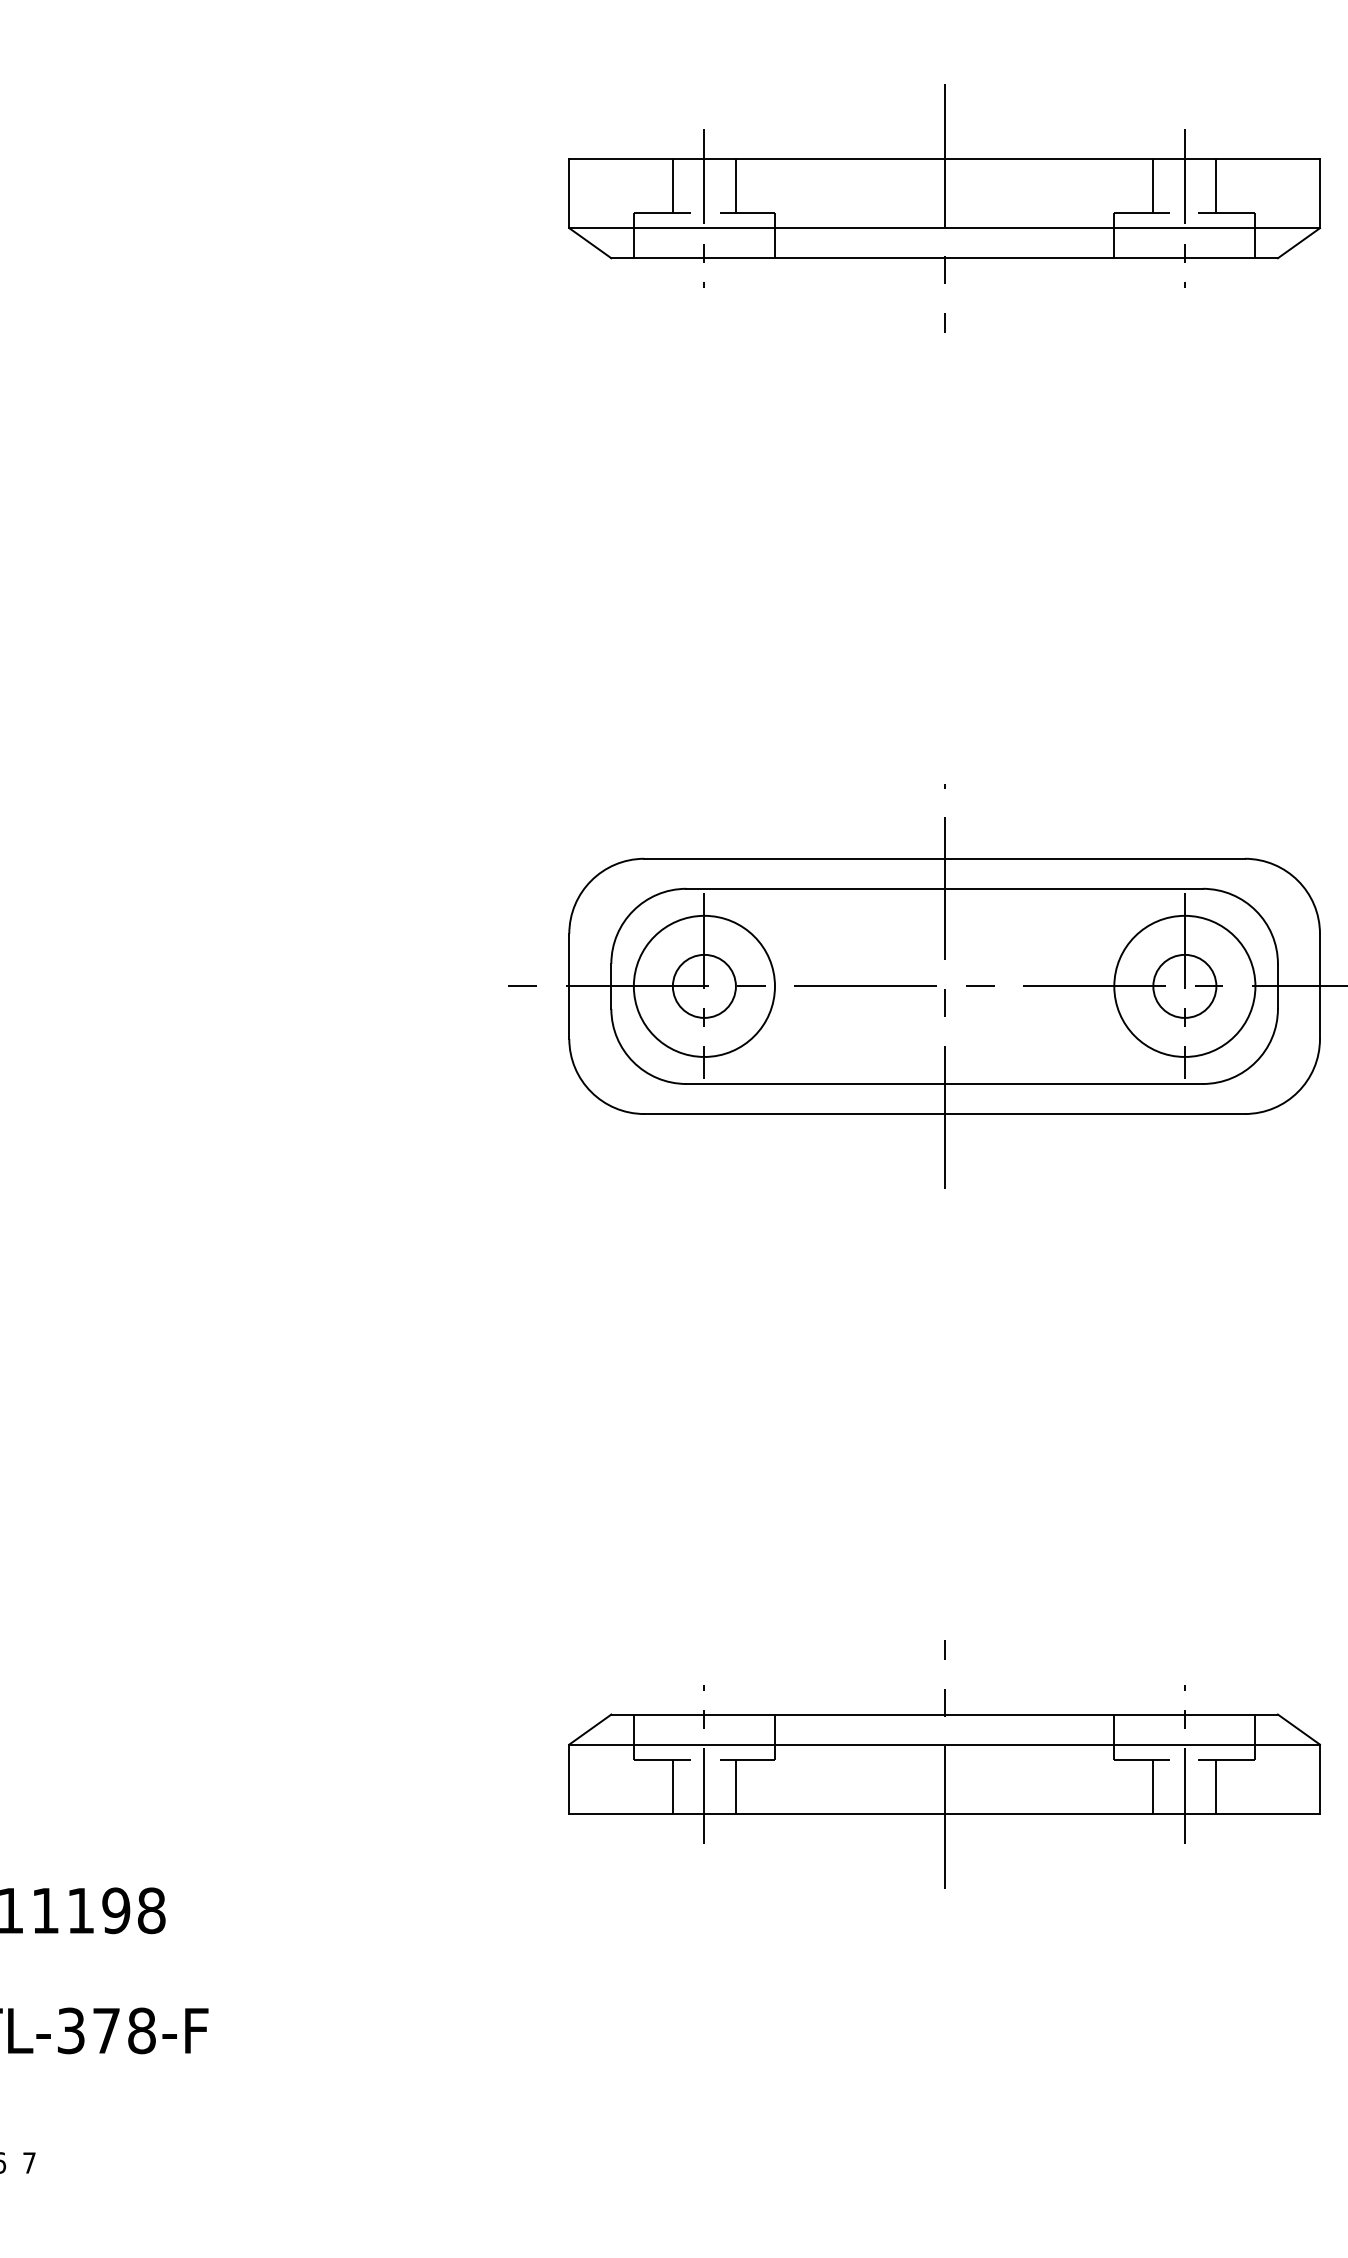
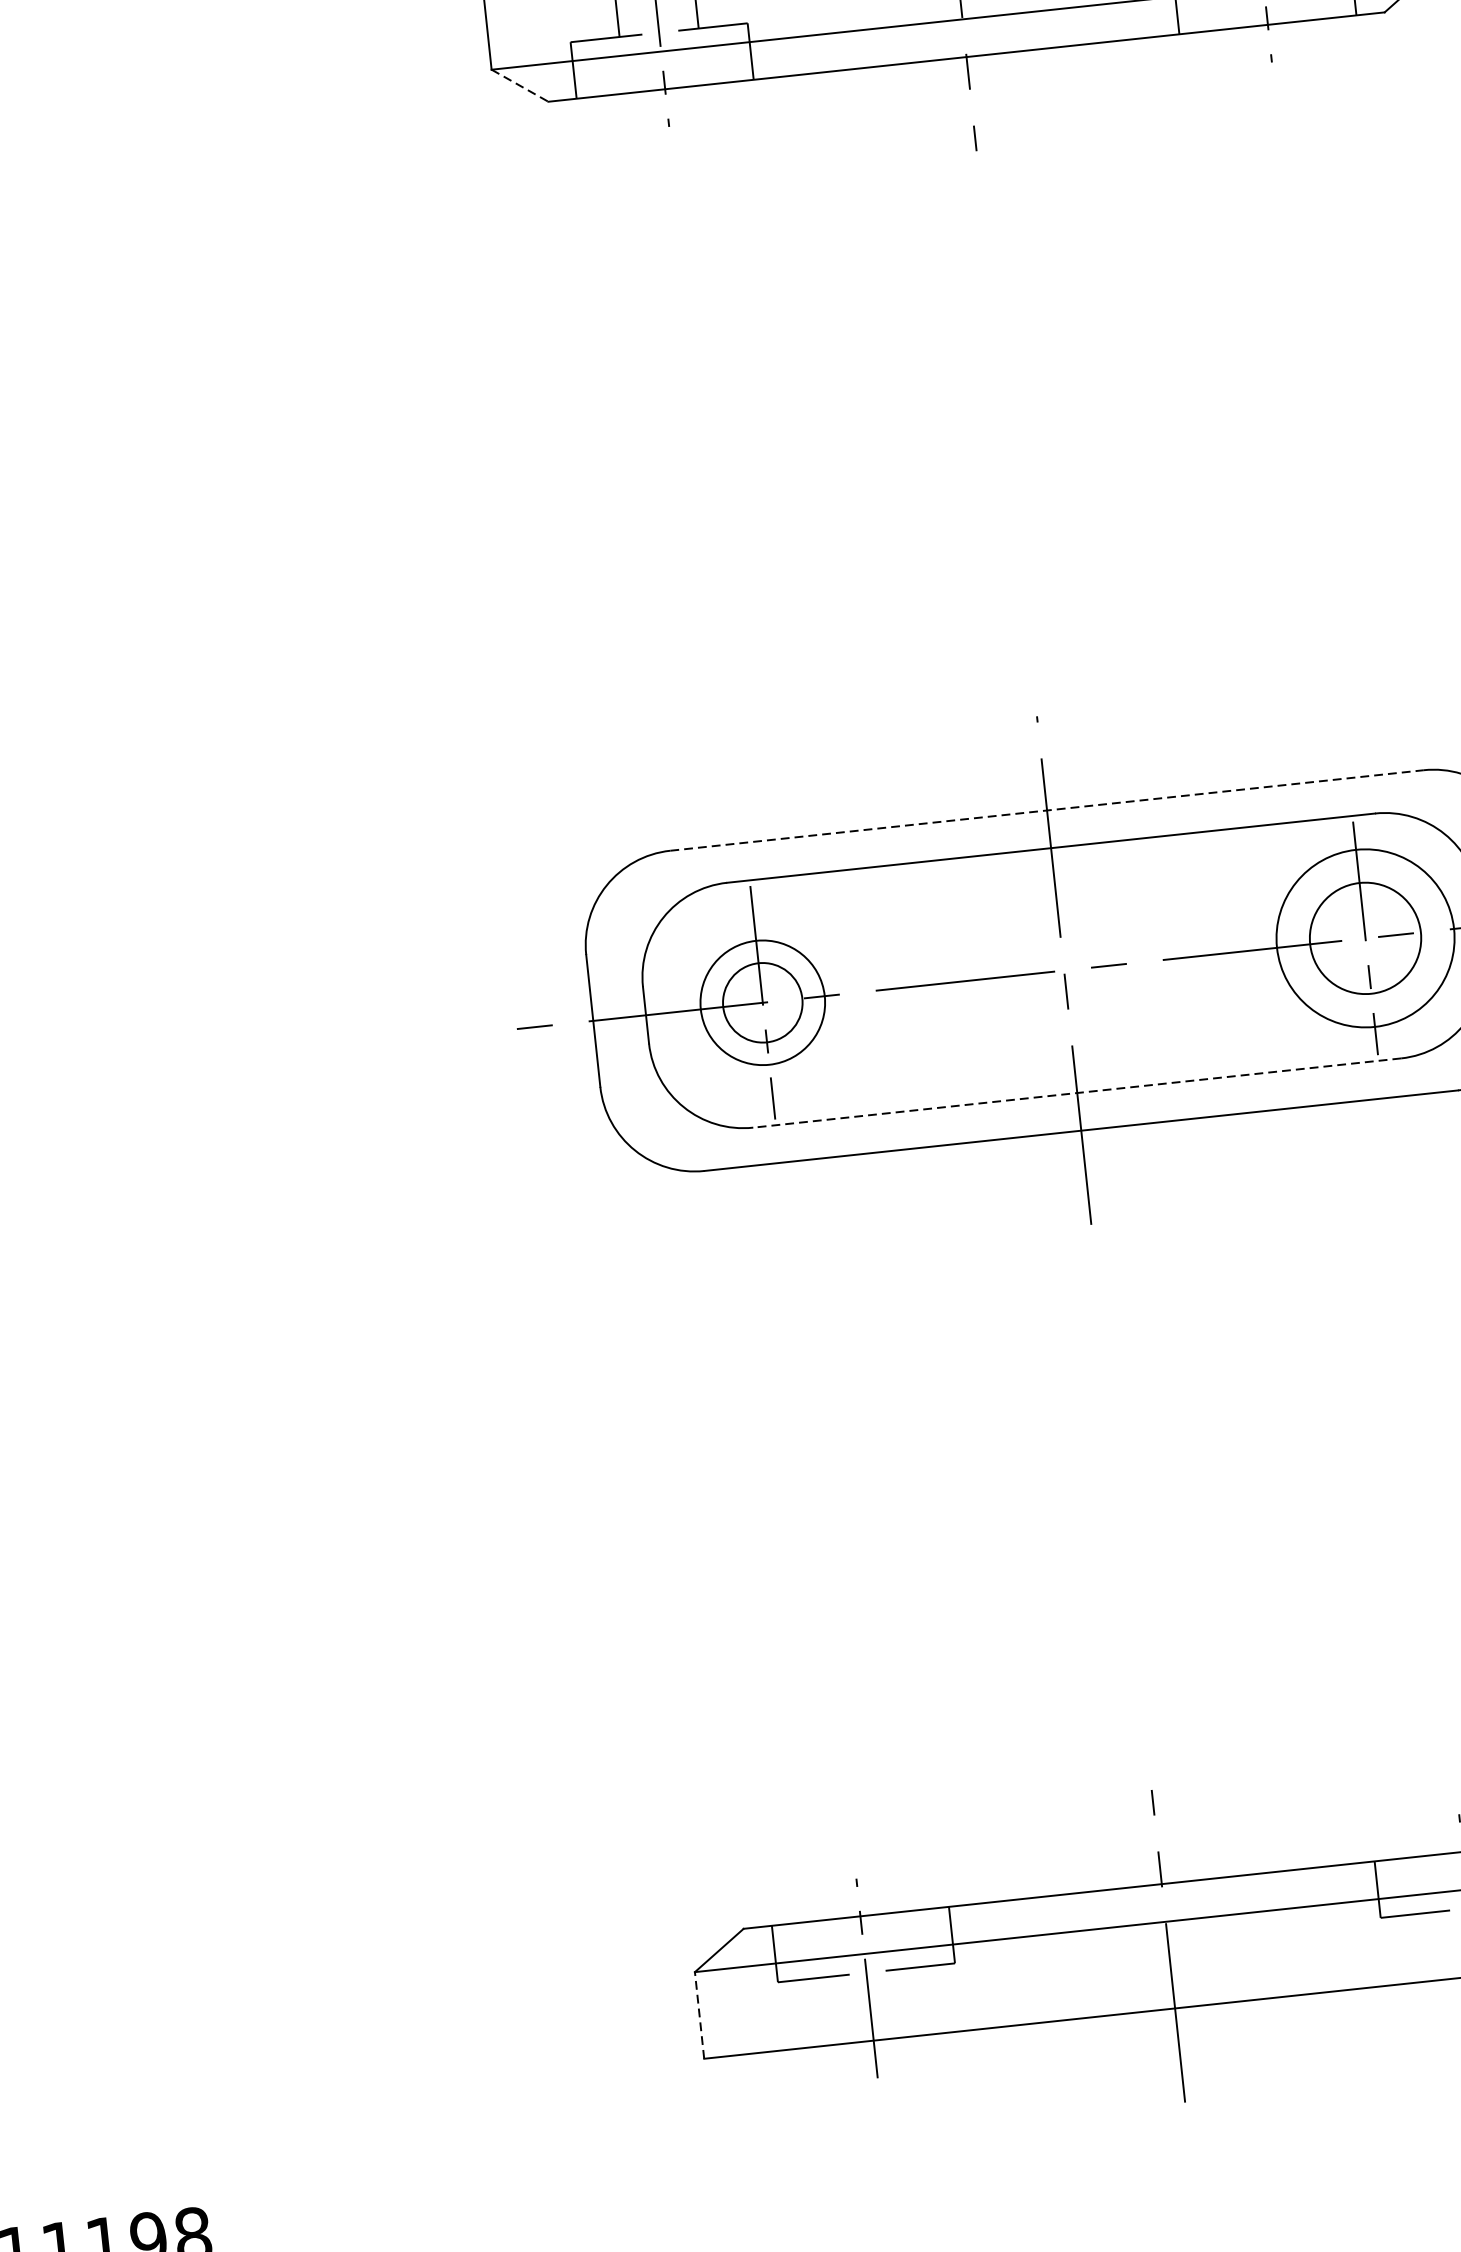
line: (590, 243) -> (520, 86), solid -> dashed
line: (945, 858) -> (1048, 810), solid -> dashed
circle: (703, 985) -> (761, 1001), size x0.7
circle: (1184, 985) -> (1364, 937), size x1.4
line: (944, 1083) -> (1077, 1092), solid -> dashed
line: (569, 1779) -> (699, 2015), solid -> dashed
line: (672, 1786) -> (830, 2010), removed
line: (735, 1786) -> (909, 2002), removed
line: (1153, 1786) -> (1433, 1946), removed

